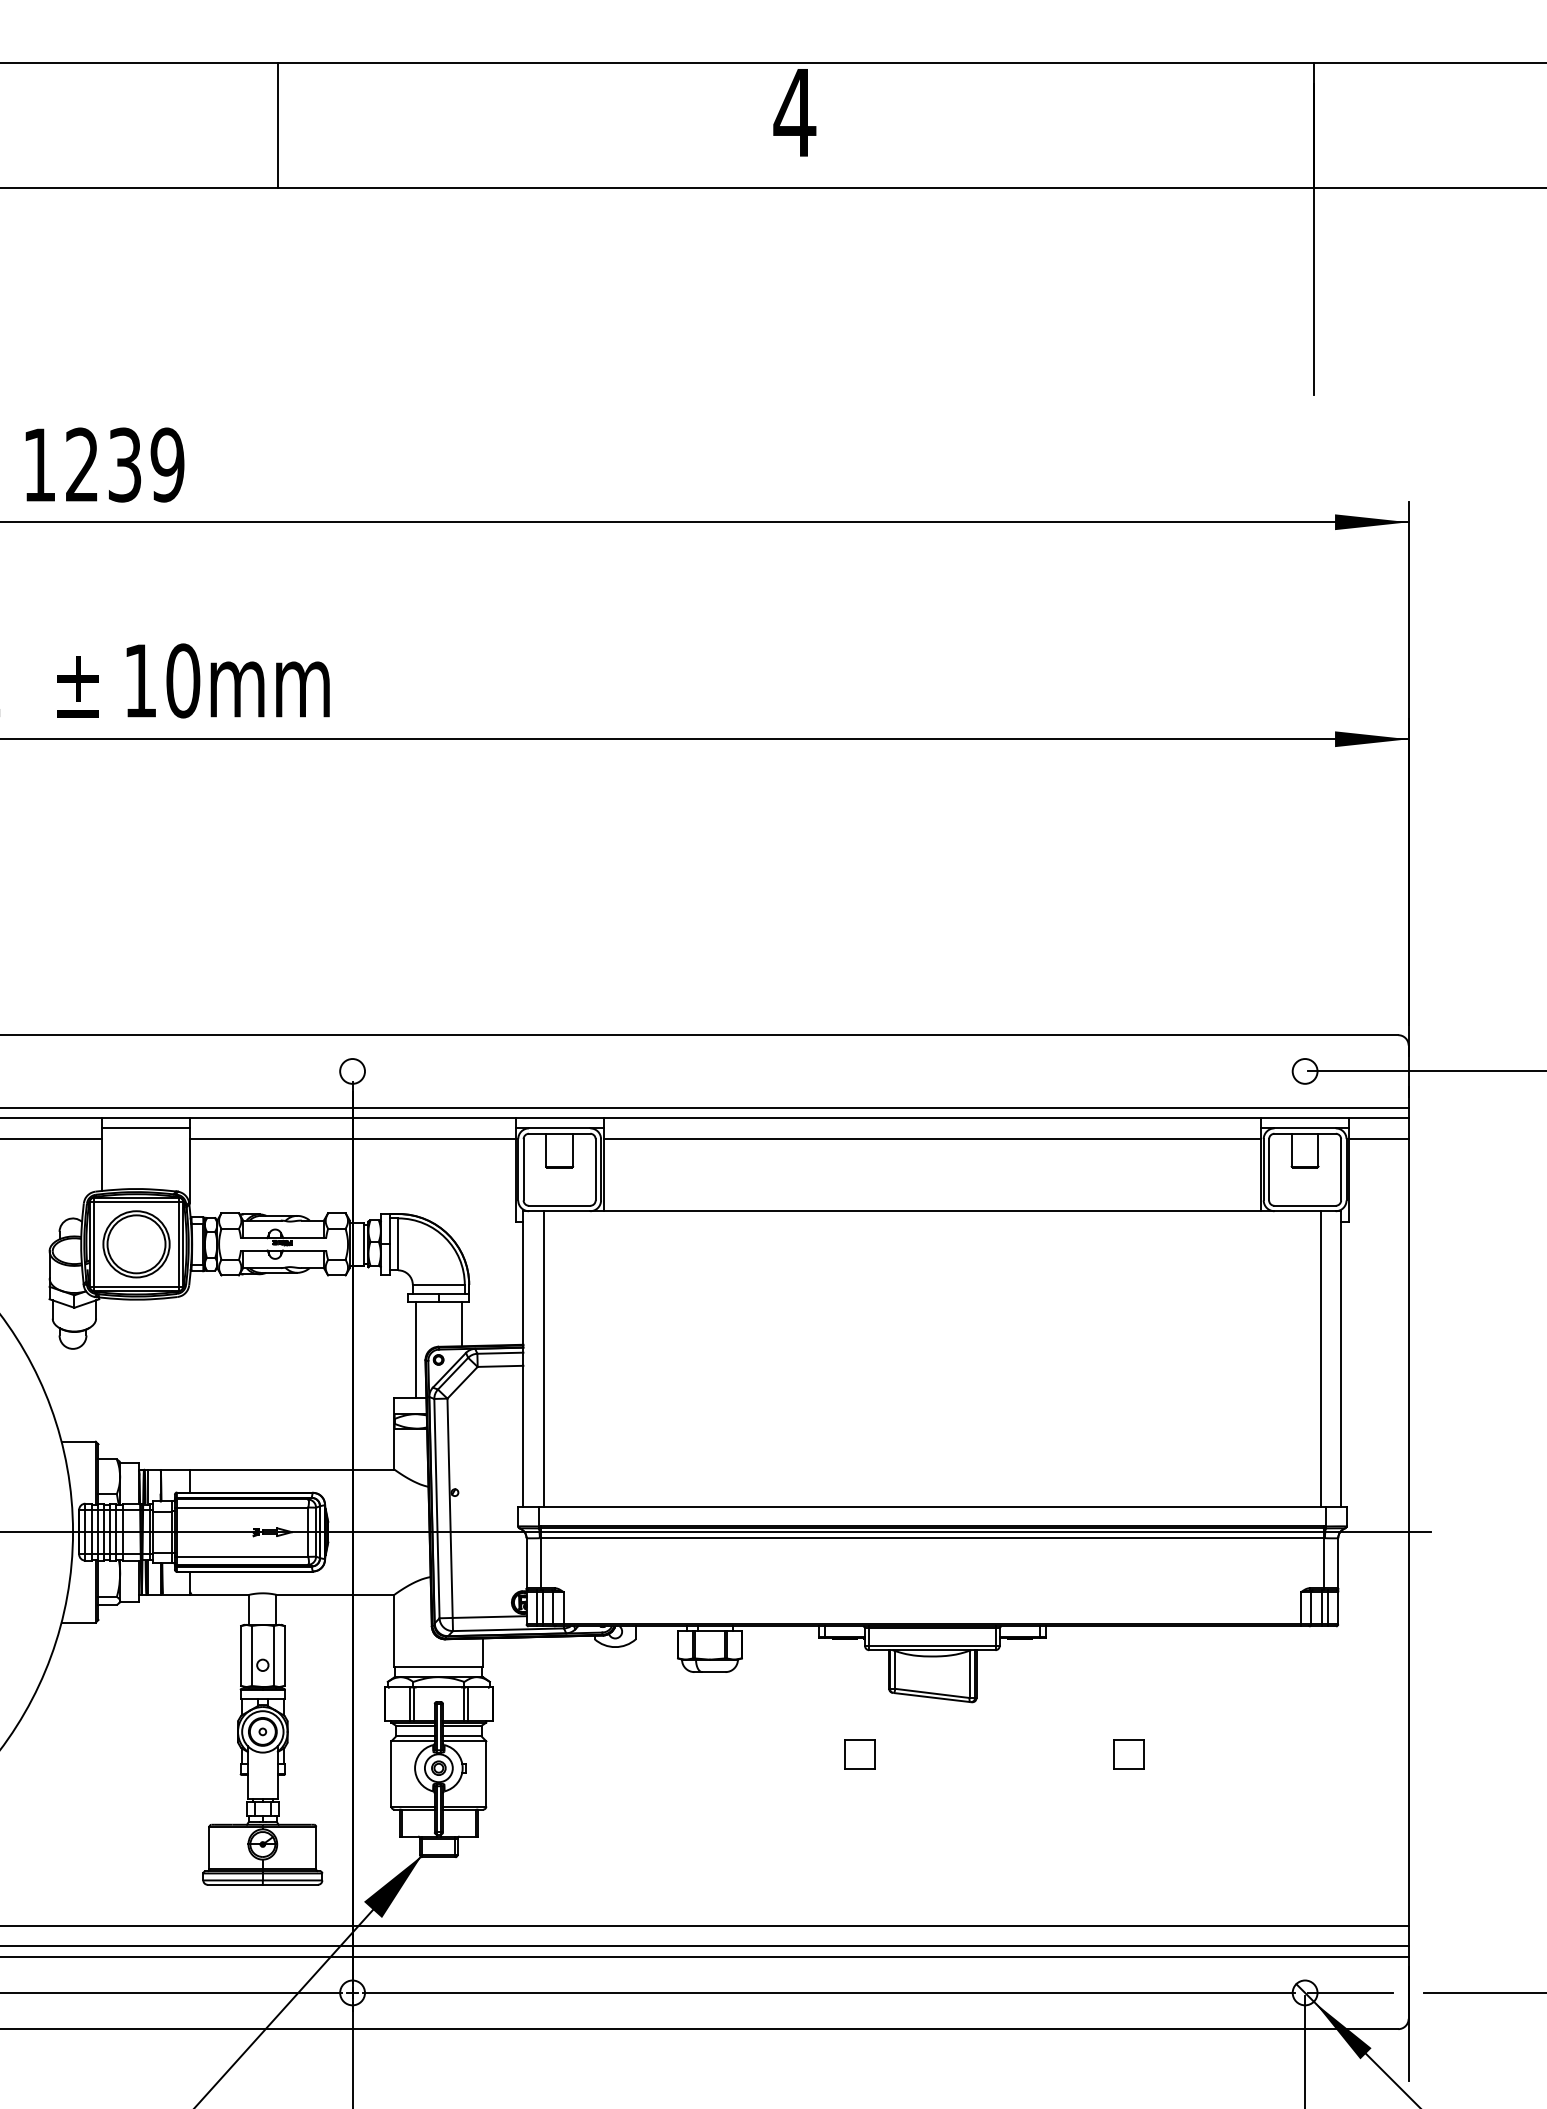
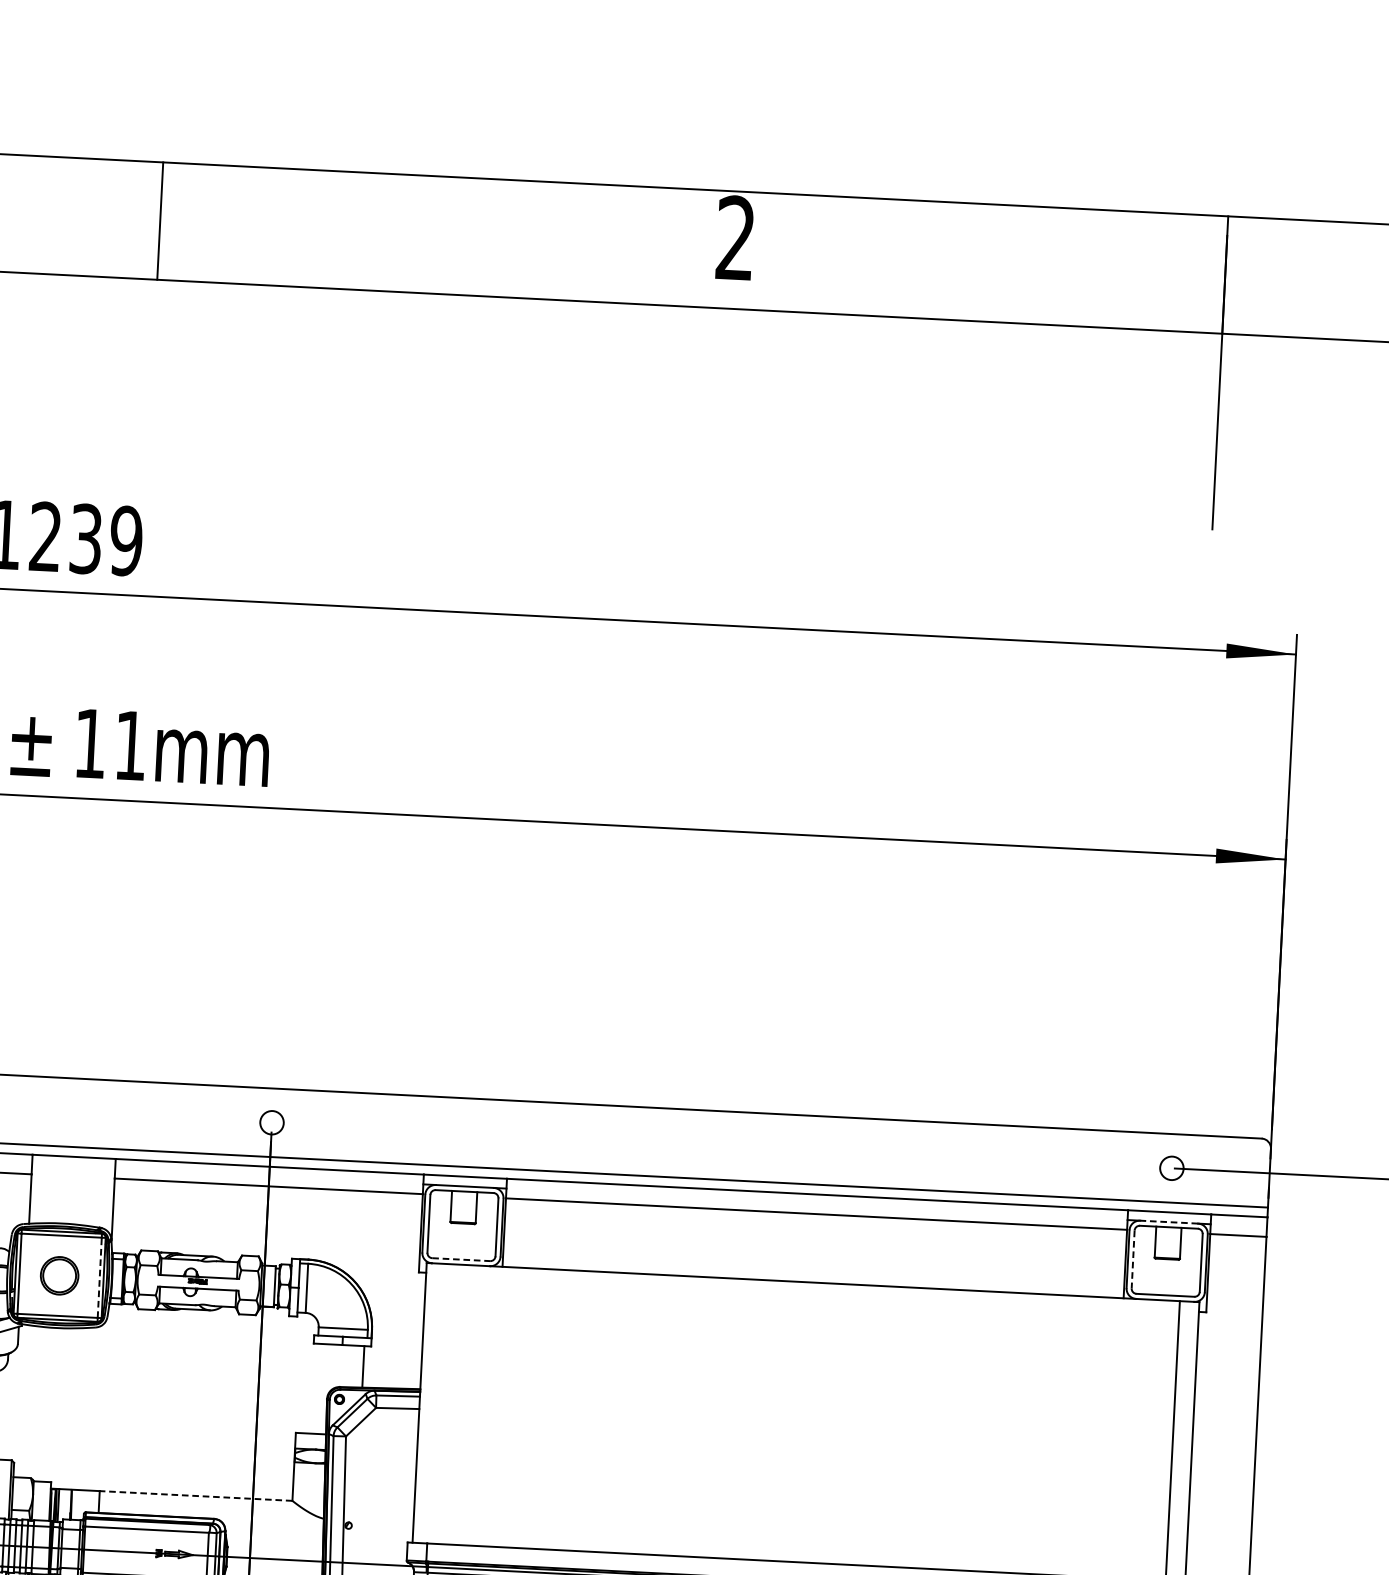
text: (794, 111) -> (735, 237), 4 -> 2
line: (278, 125) -> (160, 221), moved
text: (183, 680) -> (131, 745), 10mm -> 11mm
line: (145, 1128) -> (73, 1166), removed
line: (1305, 1128) -> (1169, 1222), solid -> dashed
line: (1269, 1169) -> (1133, 1259), solid -> dashed
line: (559, 1205) -> (461, 1259), solid -> dashed
line: (178, 1243) -> (99, 1276), solid -> dashed
part: (136, 1244) -> (59, 1275), size x0.6
line: (415, 1349) -> (318, 1388), removed
line: (544, 1359) -> (439, 1404), removed
line: (292, 1469) -> (196, 1495), solid -> dashed

